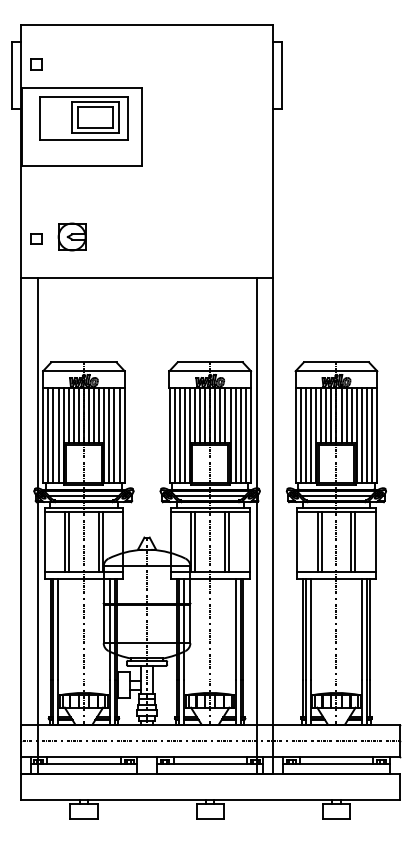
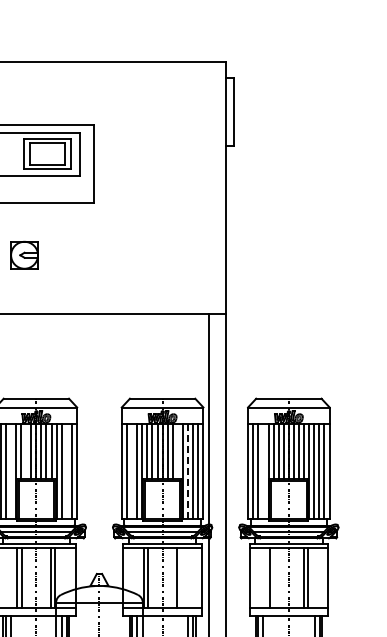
part: (71, 236) -> (23, 254), moved
line: (73, 415) -> (25, 451), removed
line: (225, 415) -> (177, 451), removed
line: (58, 435) -> (10, 471), removed
line: (114, 435) -> (66, 471), removed
line: (179, 435) -> (131, 471), removed
line: (235, 435) -> (187, 471), solid -> dashed
line: (311, 435) -> (263, 471), removed
line: (229, 541) -> (181, 577), removed
line: (321, 541) -> (273, 577), removed

